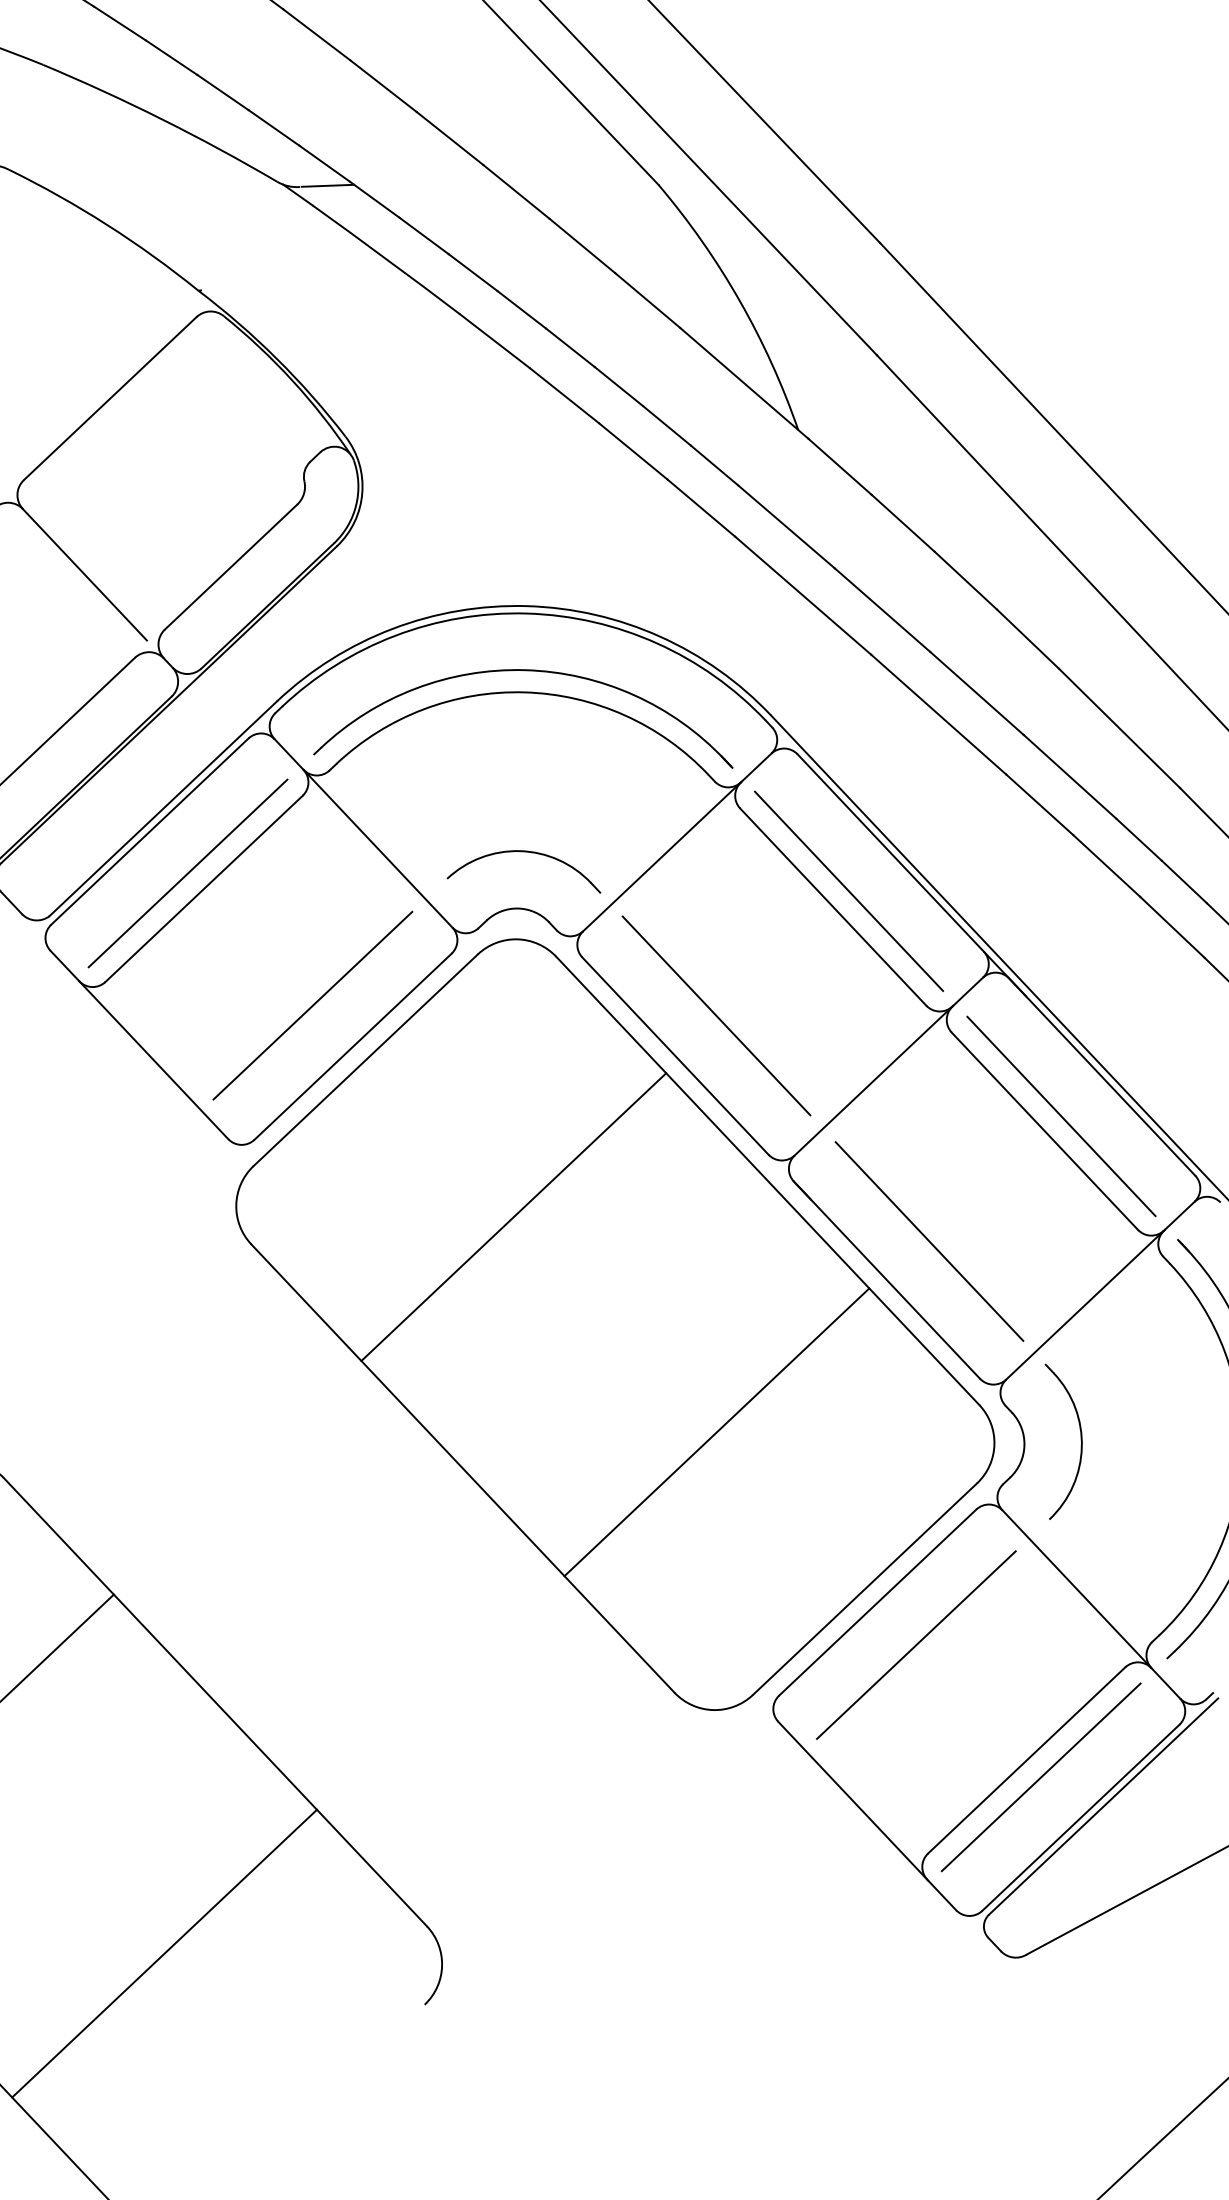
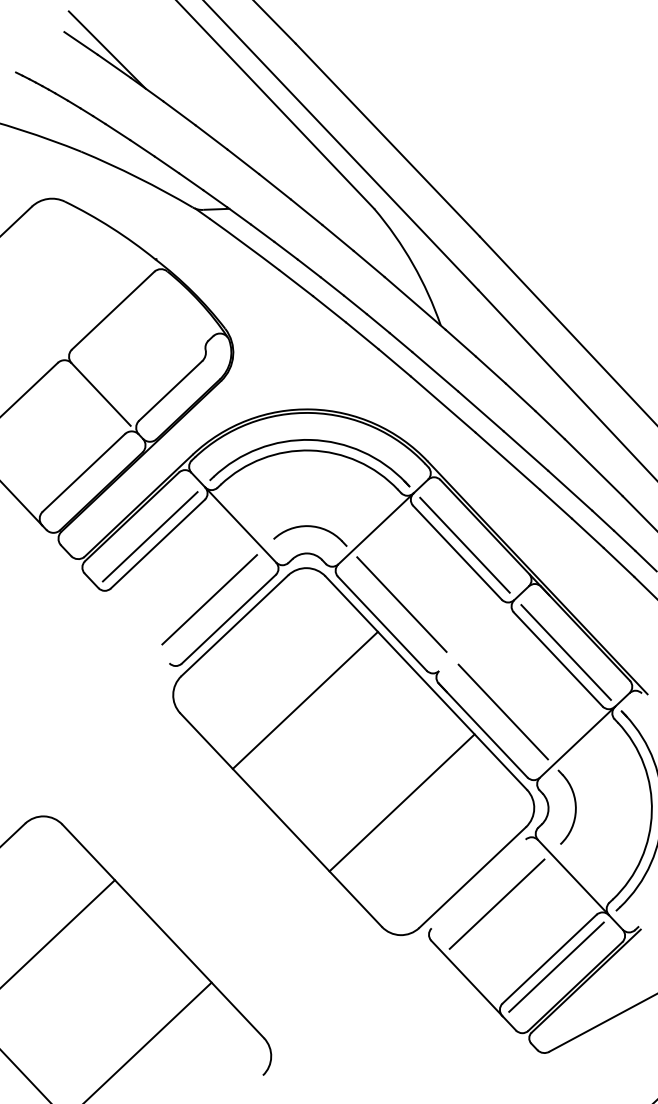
line: (152, 1059) -> (133, 625), removed
line: (873, 1080) -> (476, 635), removed
line: (877, 1601) -> (478, 883), removed

